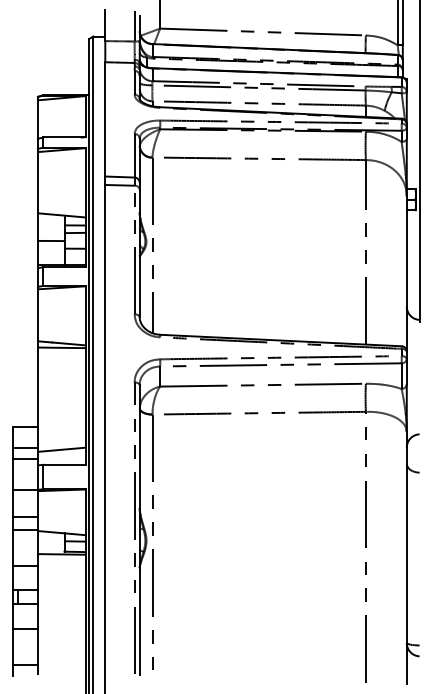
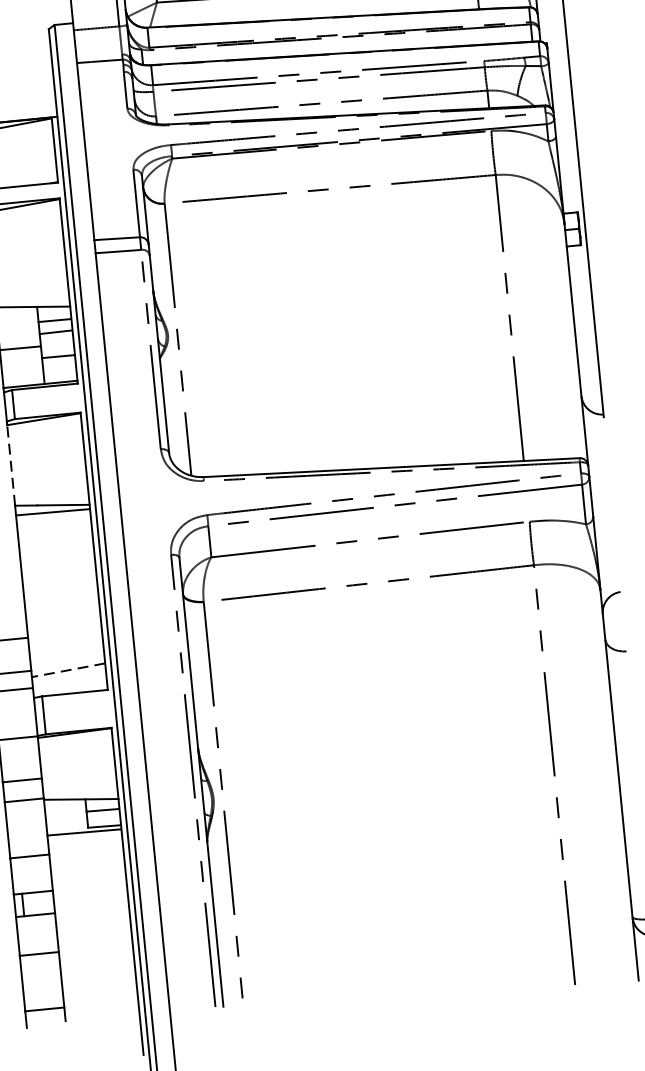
line: (38, 315) -> (11, 465), solid -> dashed
line: (61, 449) -> (67, 669), solid -> dashed

